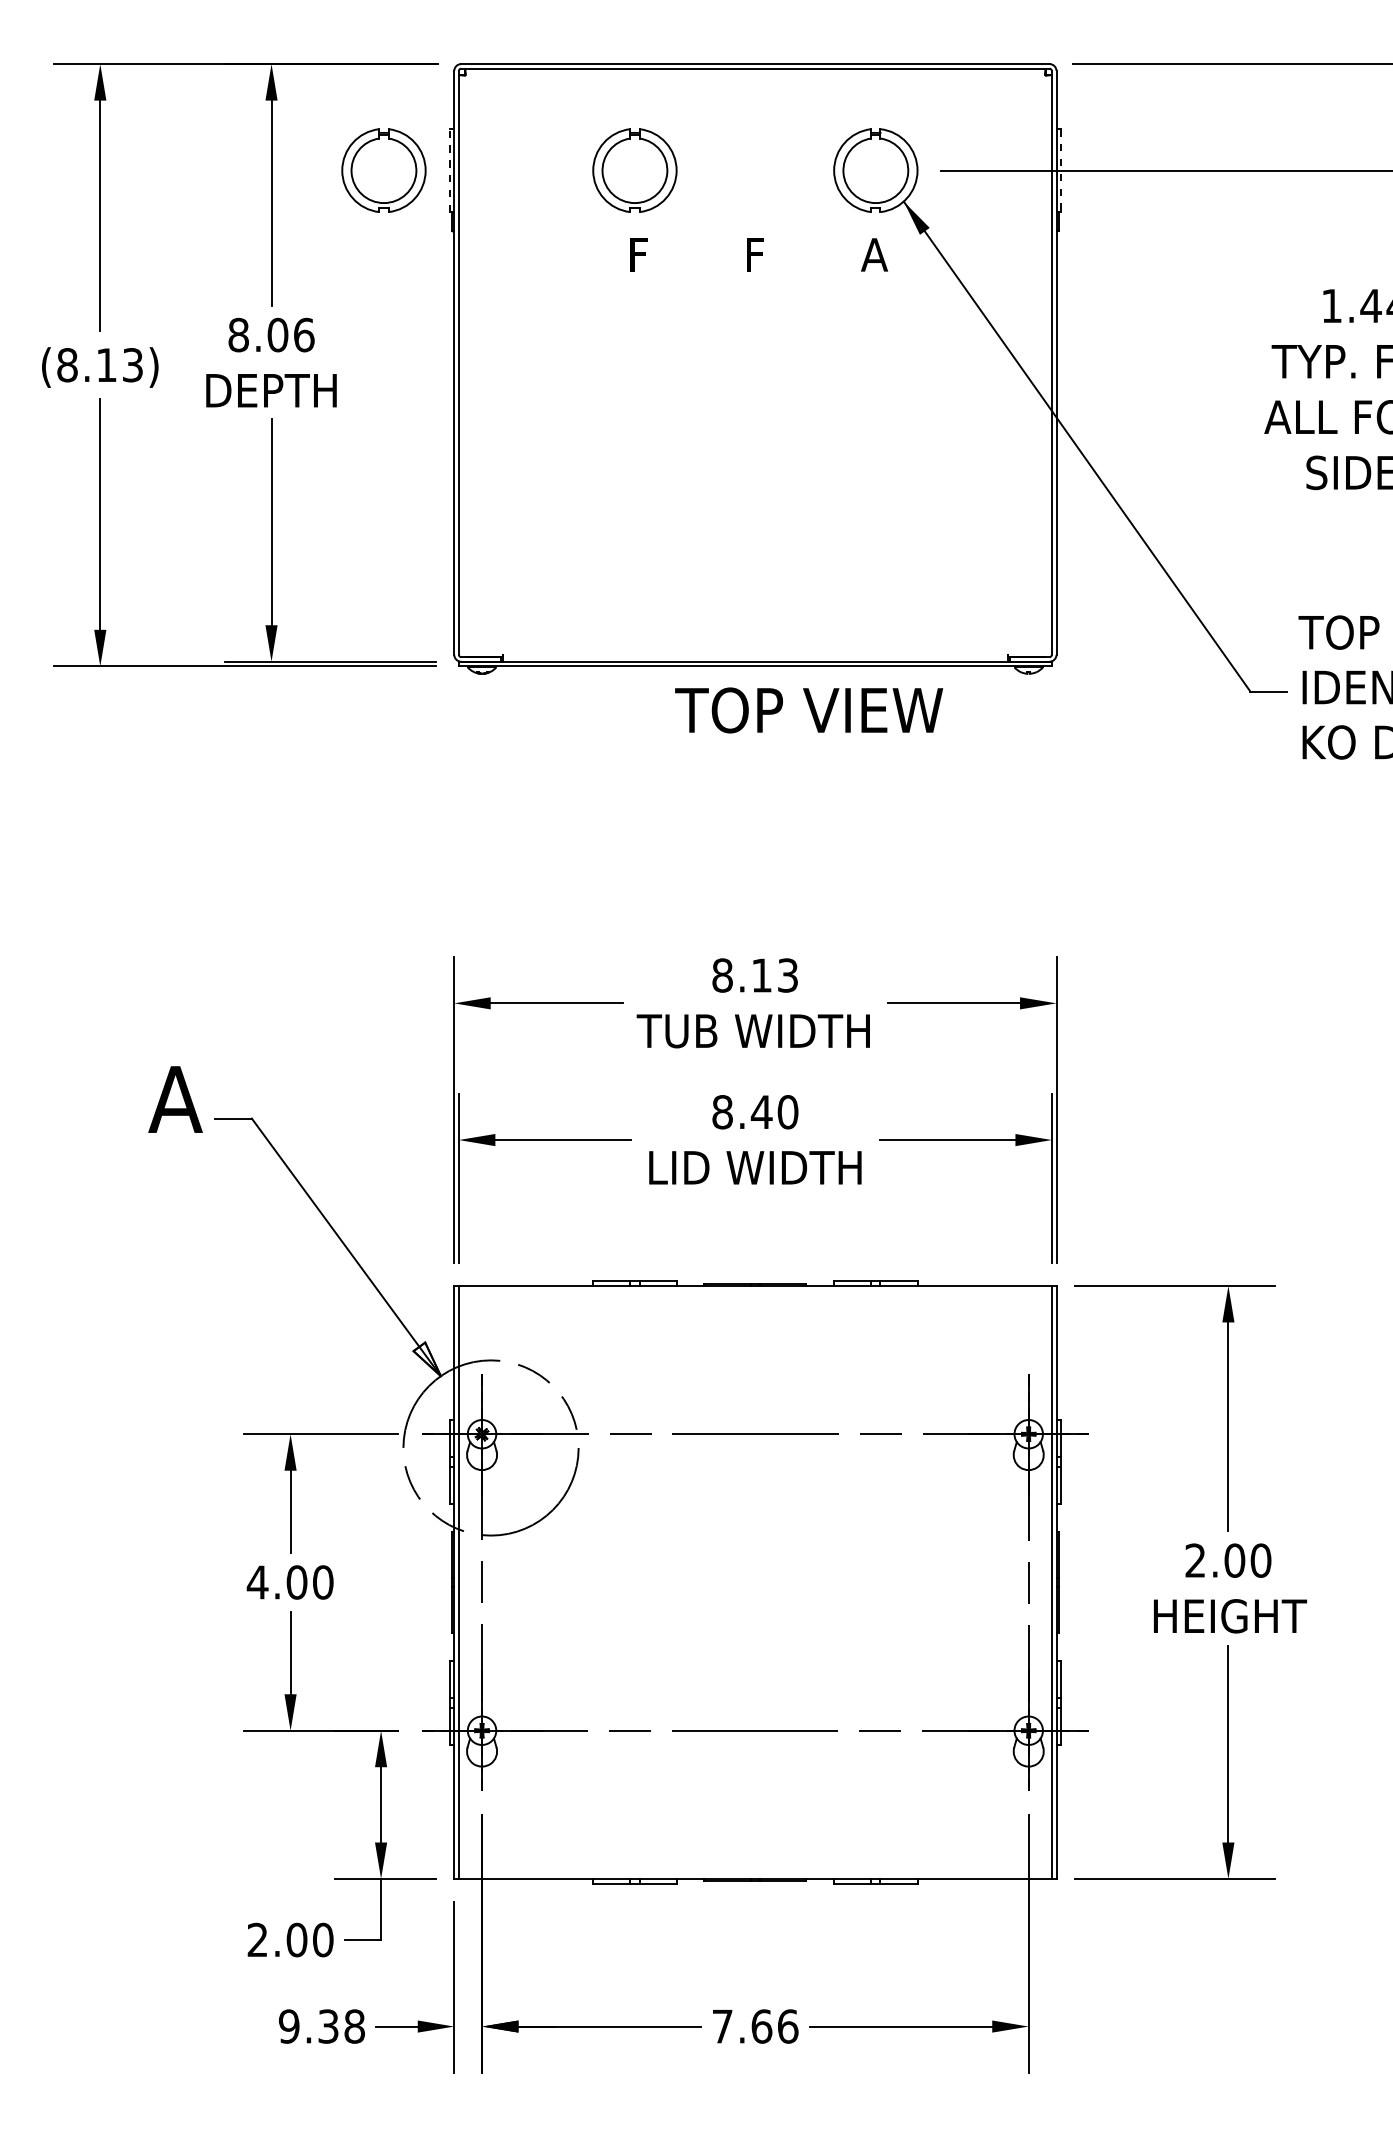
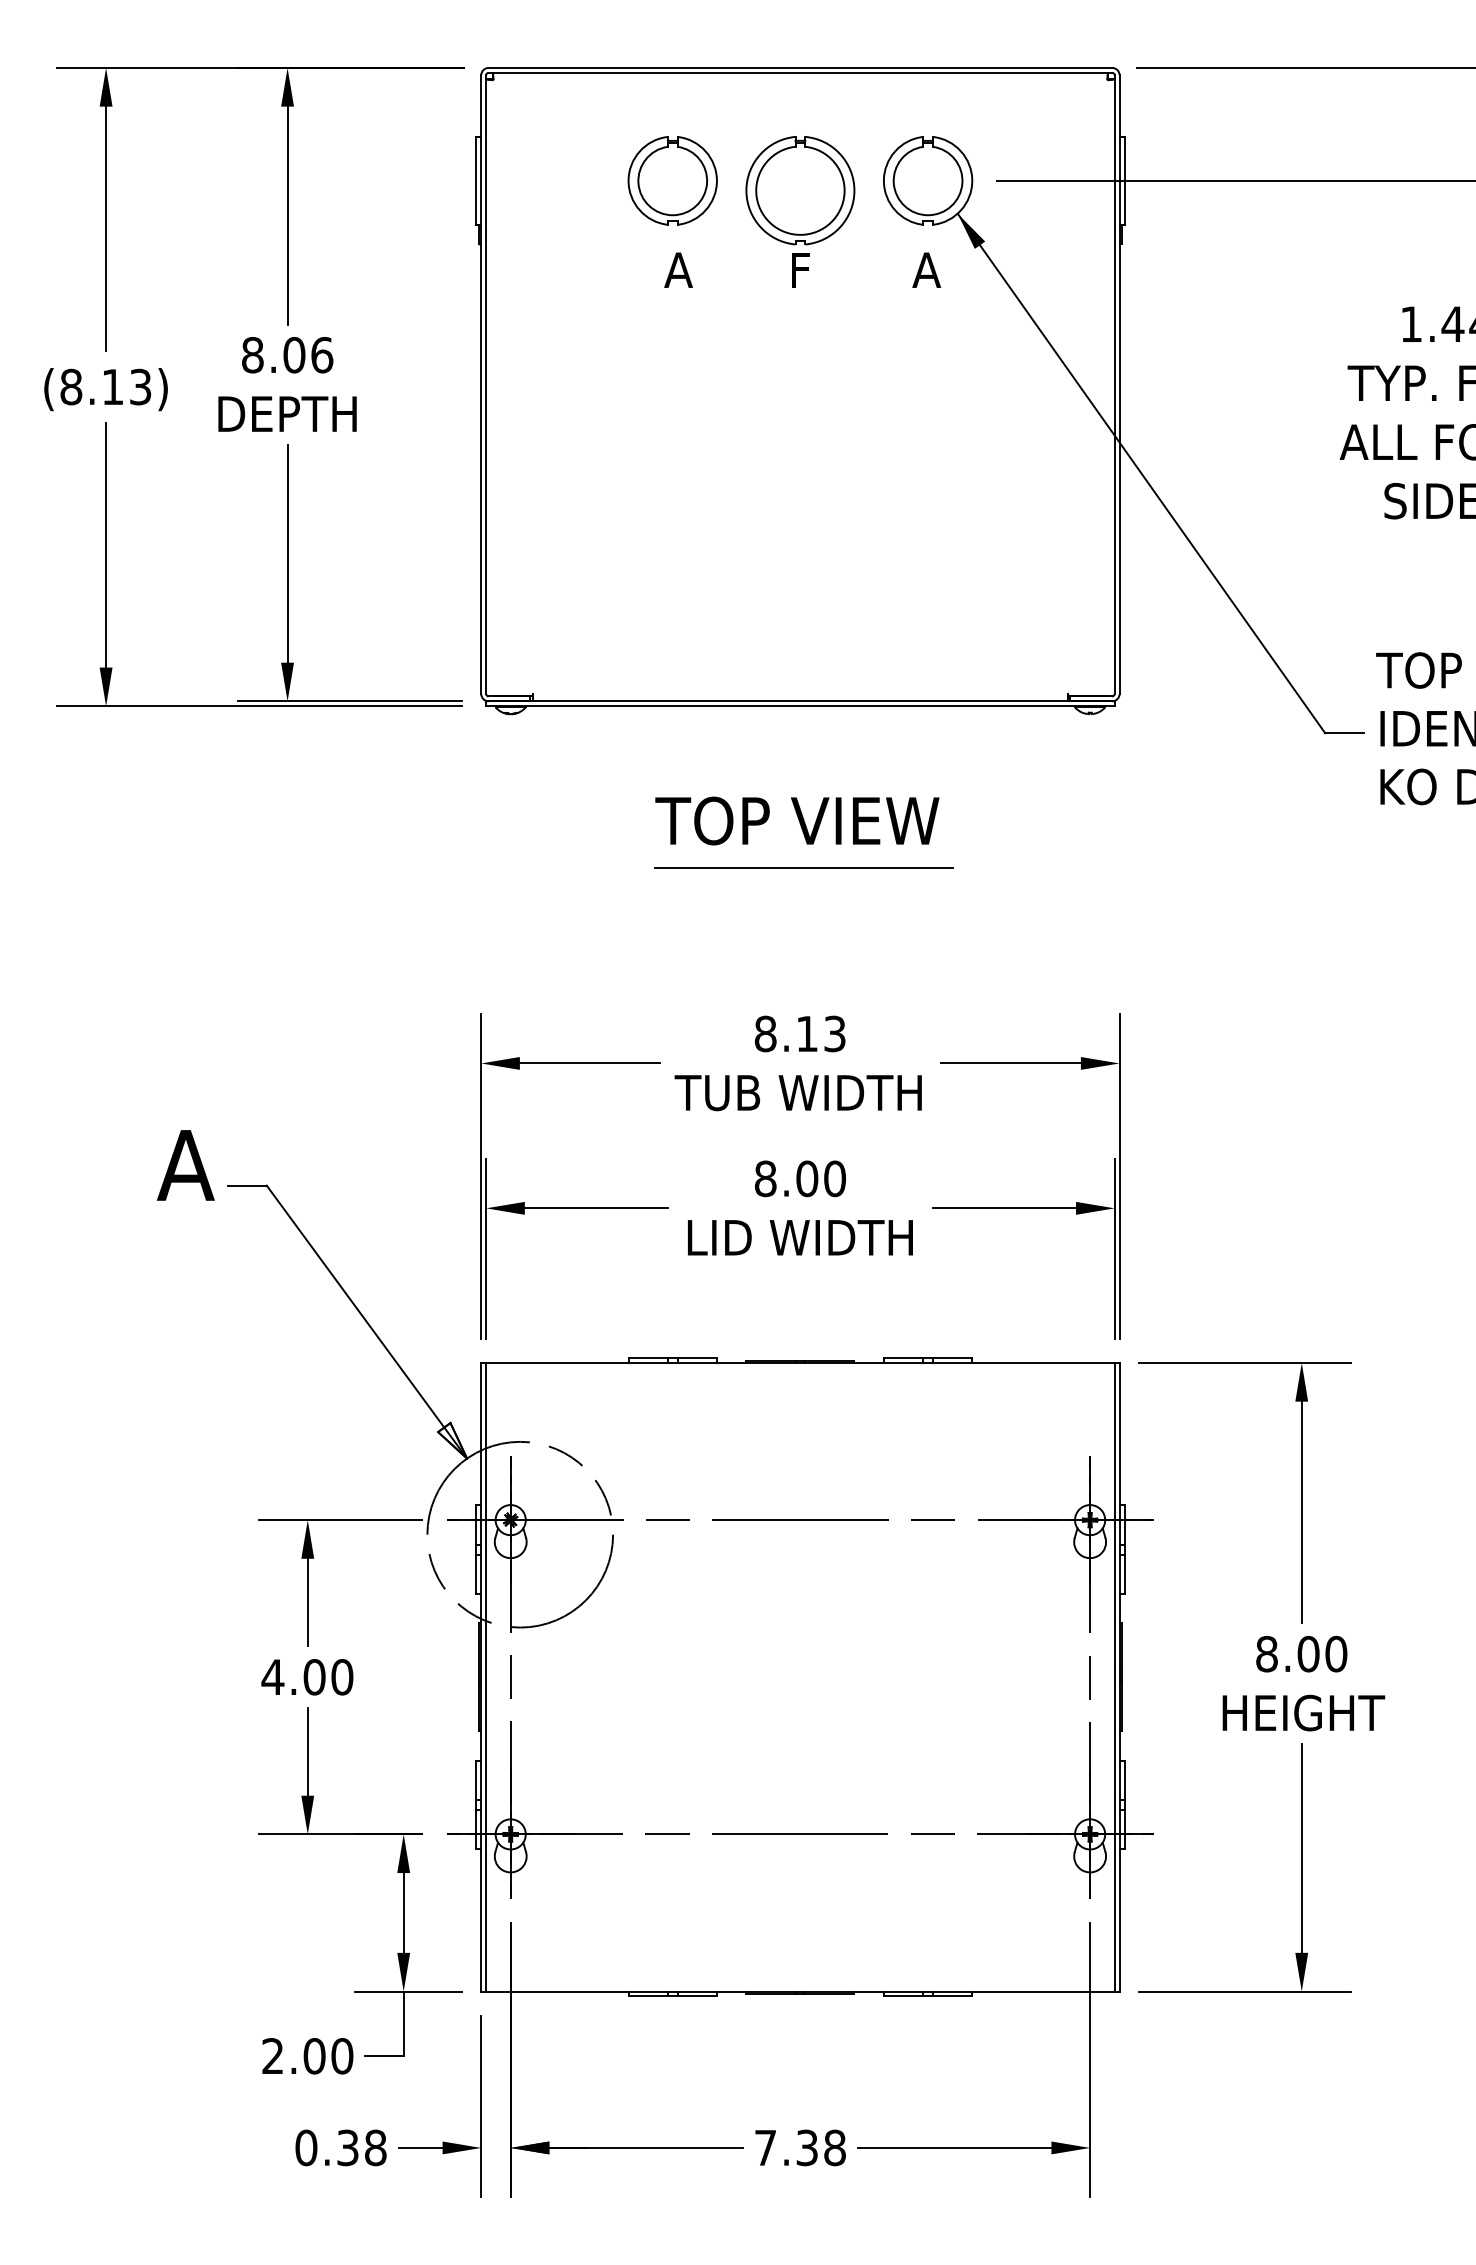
part: (383, 170) -> (406, 180), removed
line: (449, 170) -> (476, 180), dashed -> solid
line: (1061, 170) -> (1124, 180), dashed -> solid
part: (755, 179) -> (800, 190), added
text: (640, 254) -> (678, 269), F -> A
text: (809, 709) -> (797, 820), moved
line: (758, 818) -> (803, 867), added
text: (761, 1111) -> (806, 1178), 8.40 -> 8.00
text: (1195, 1560) -> (1266, 1653), 2.00 -> 8.00
text: (289, 2026) -> (306, 2147), 9.38 -> 0.38
text: (775, 2026) -> (821, 2147), 7.66 -> 7.38

